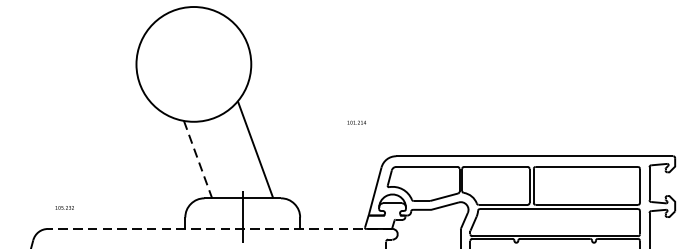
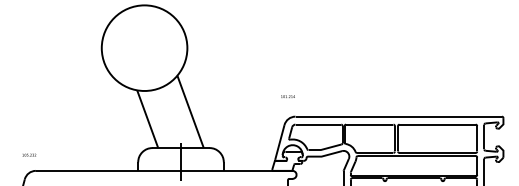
text: (356, 122) -> (287, 96), moved
line: (197, 160) -> (147, 119), dashed -> solid
text: (65, 206) -> (29, 154), moved
line: (219, 228) -> (163, 170), dashed -> solid

